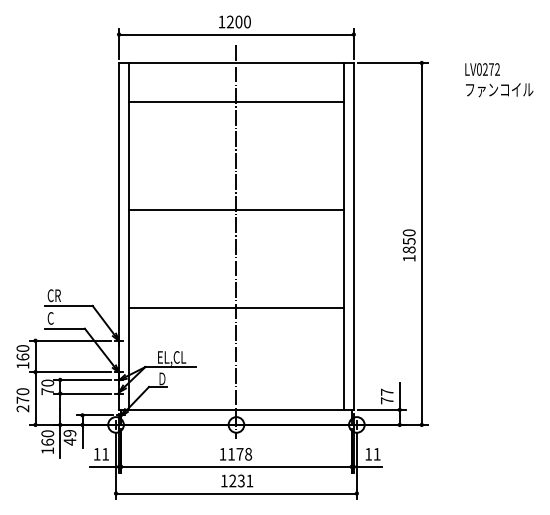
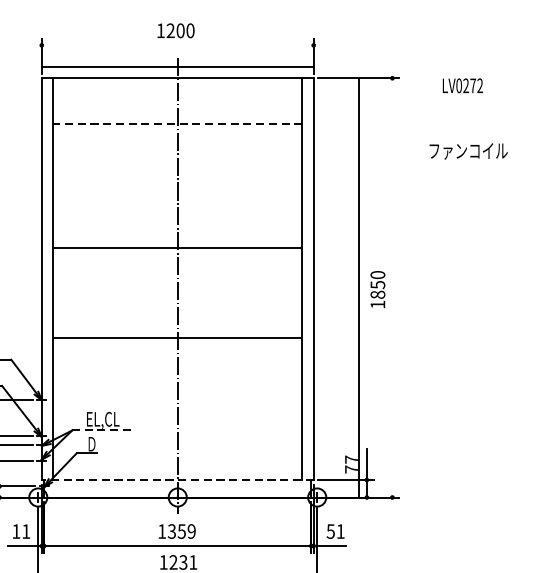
line: (236, 34) -> (177, 67), moved
text: (499, 90) -> (468, 151), moved
line: (236, 102) -> (177, 124), solid -> dashed
line: (421, 243) -> (358, 287), moved
line: (236, 307) -> (177, 338), moved
line: (170, 367) -> (101, 430), solid -> dashed
line: (235, 409) -> (176, 479), solid -> dashed
text: (240, 453) -> (182, 530), 1178 -> 1359
text: (368, 454) -> (330, 531), 11 -> 51

